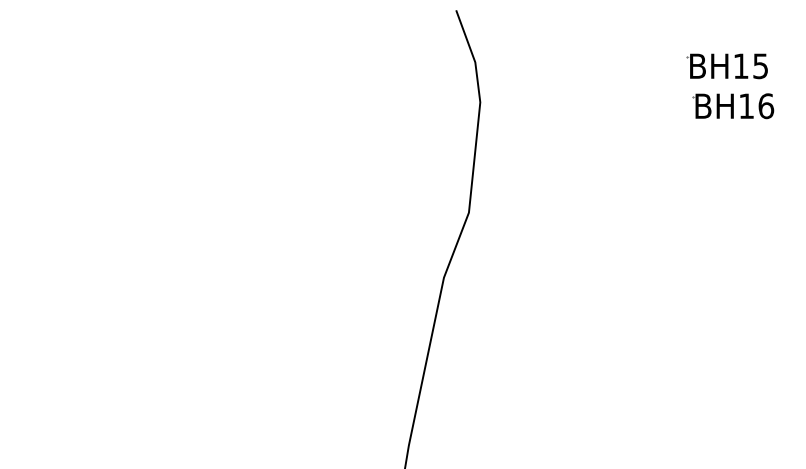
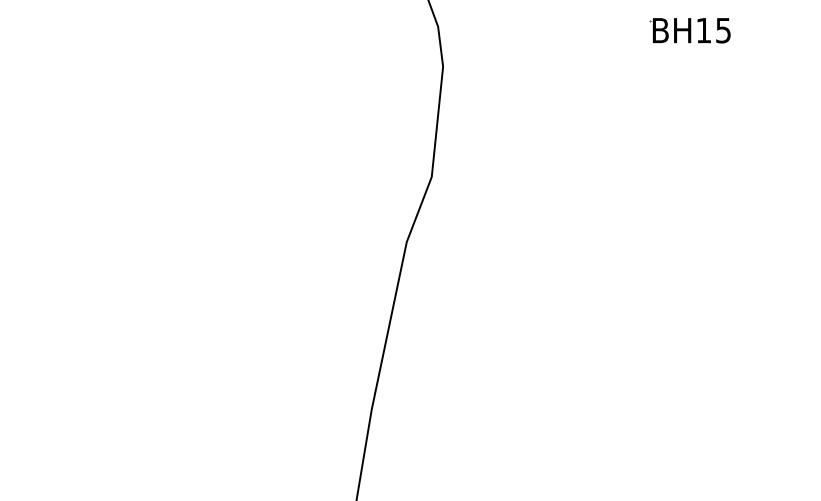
part: (732, 106) -> (695, 70), removed

